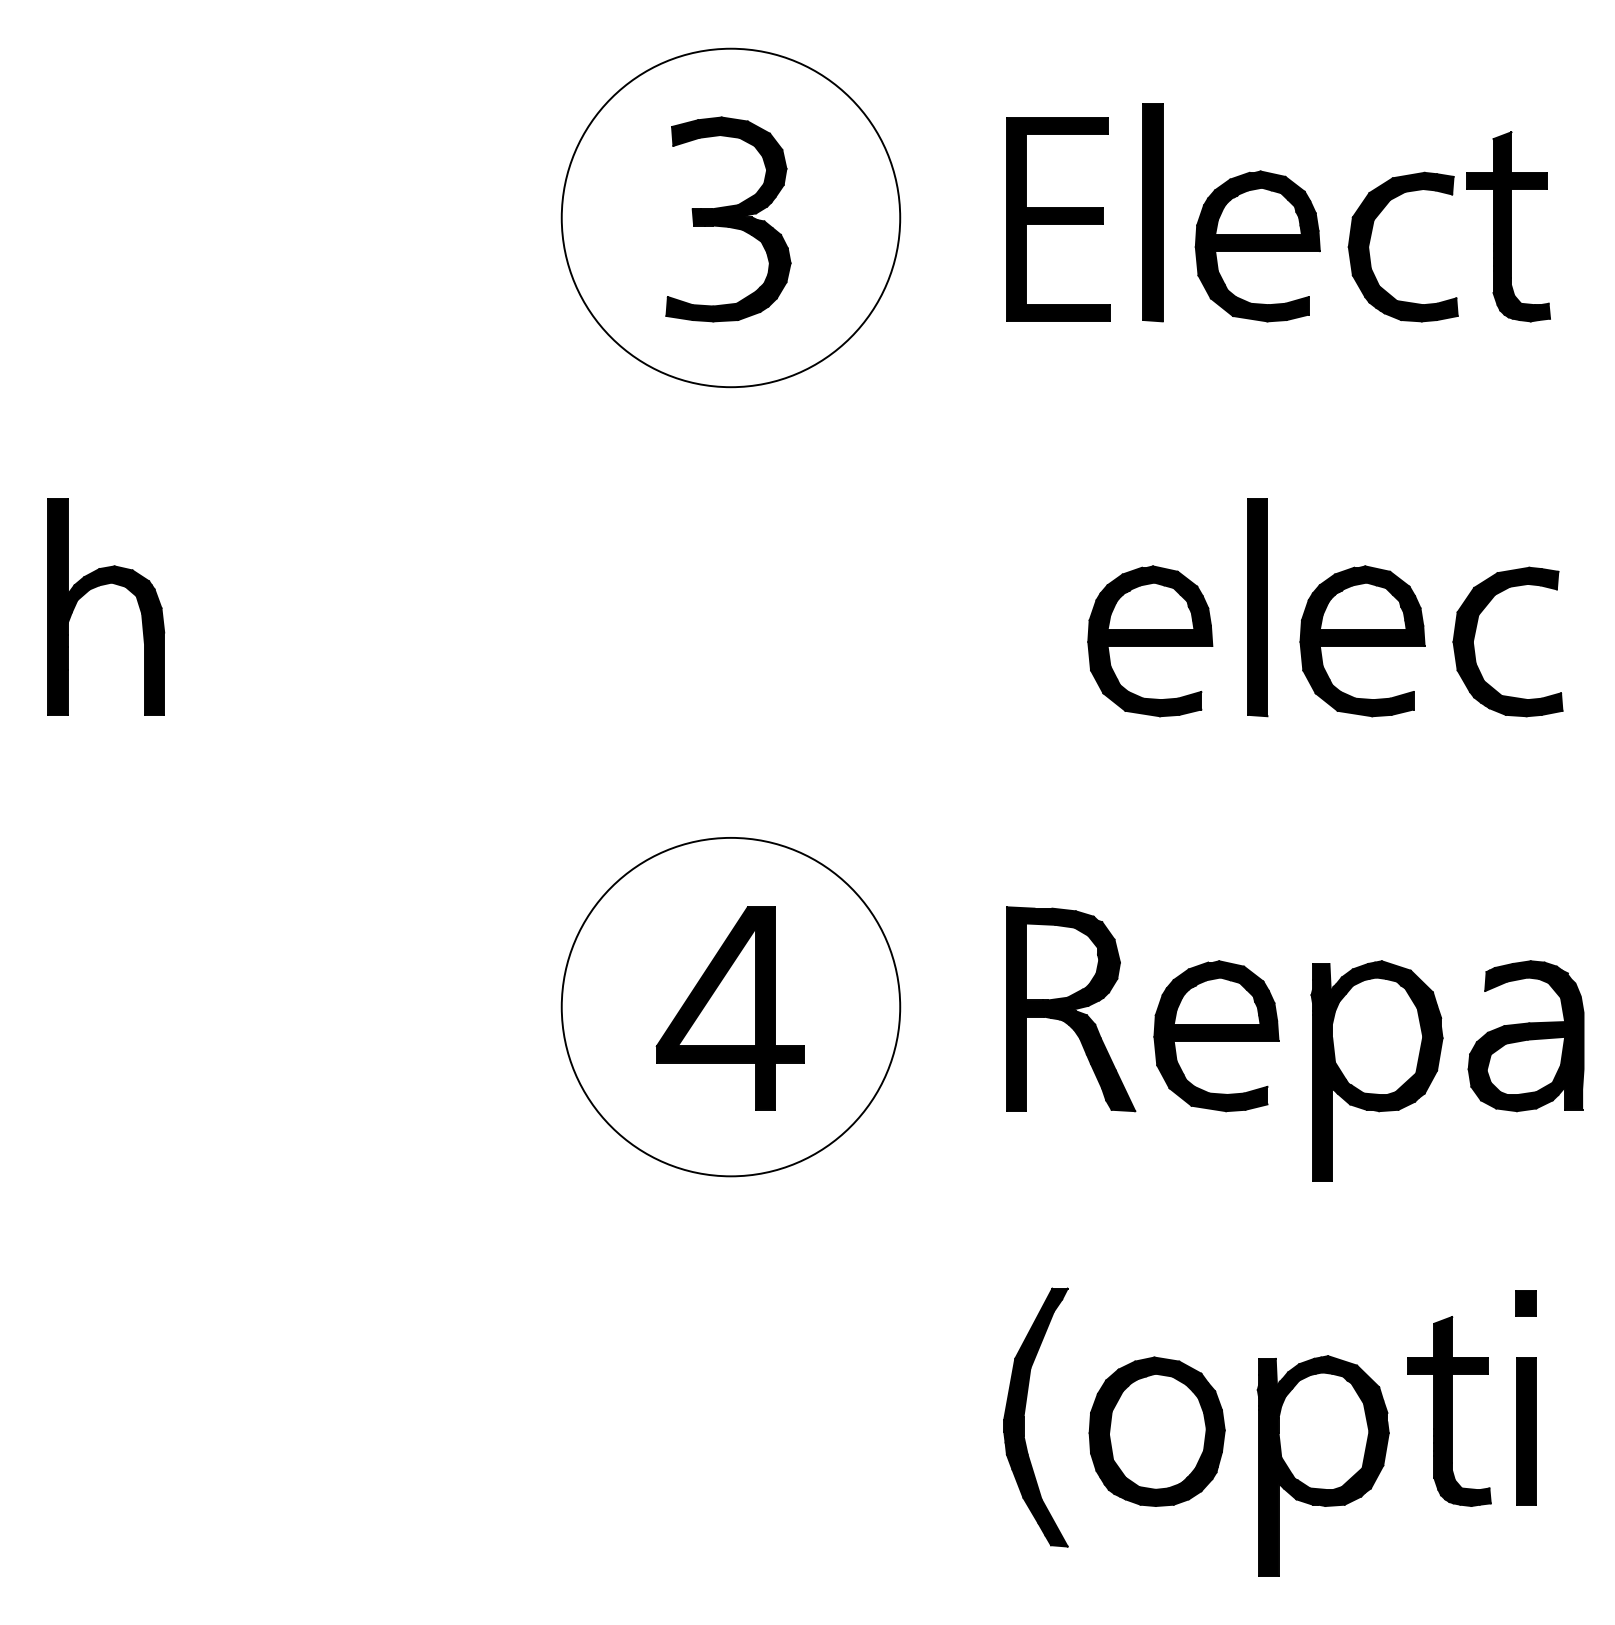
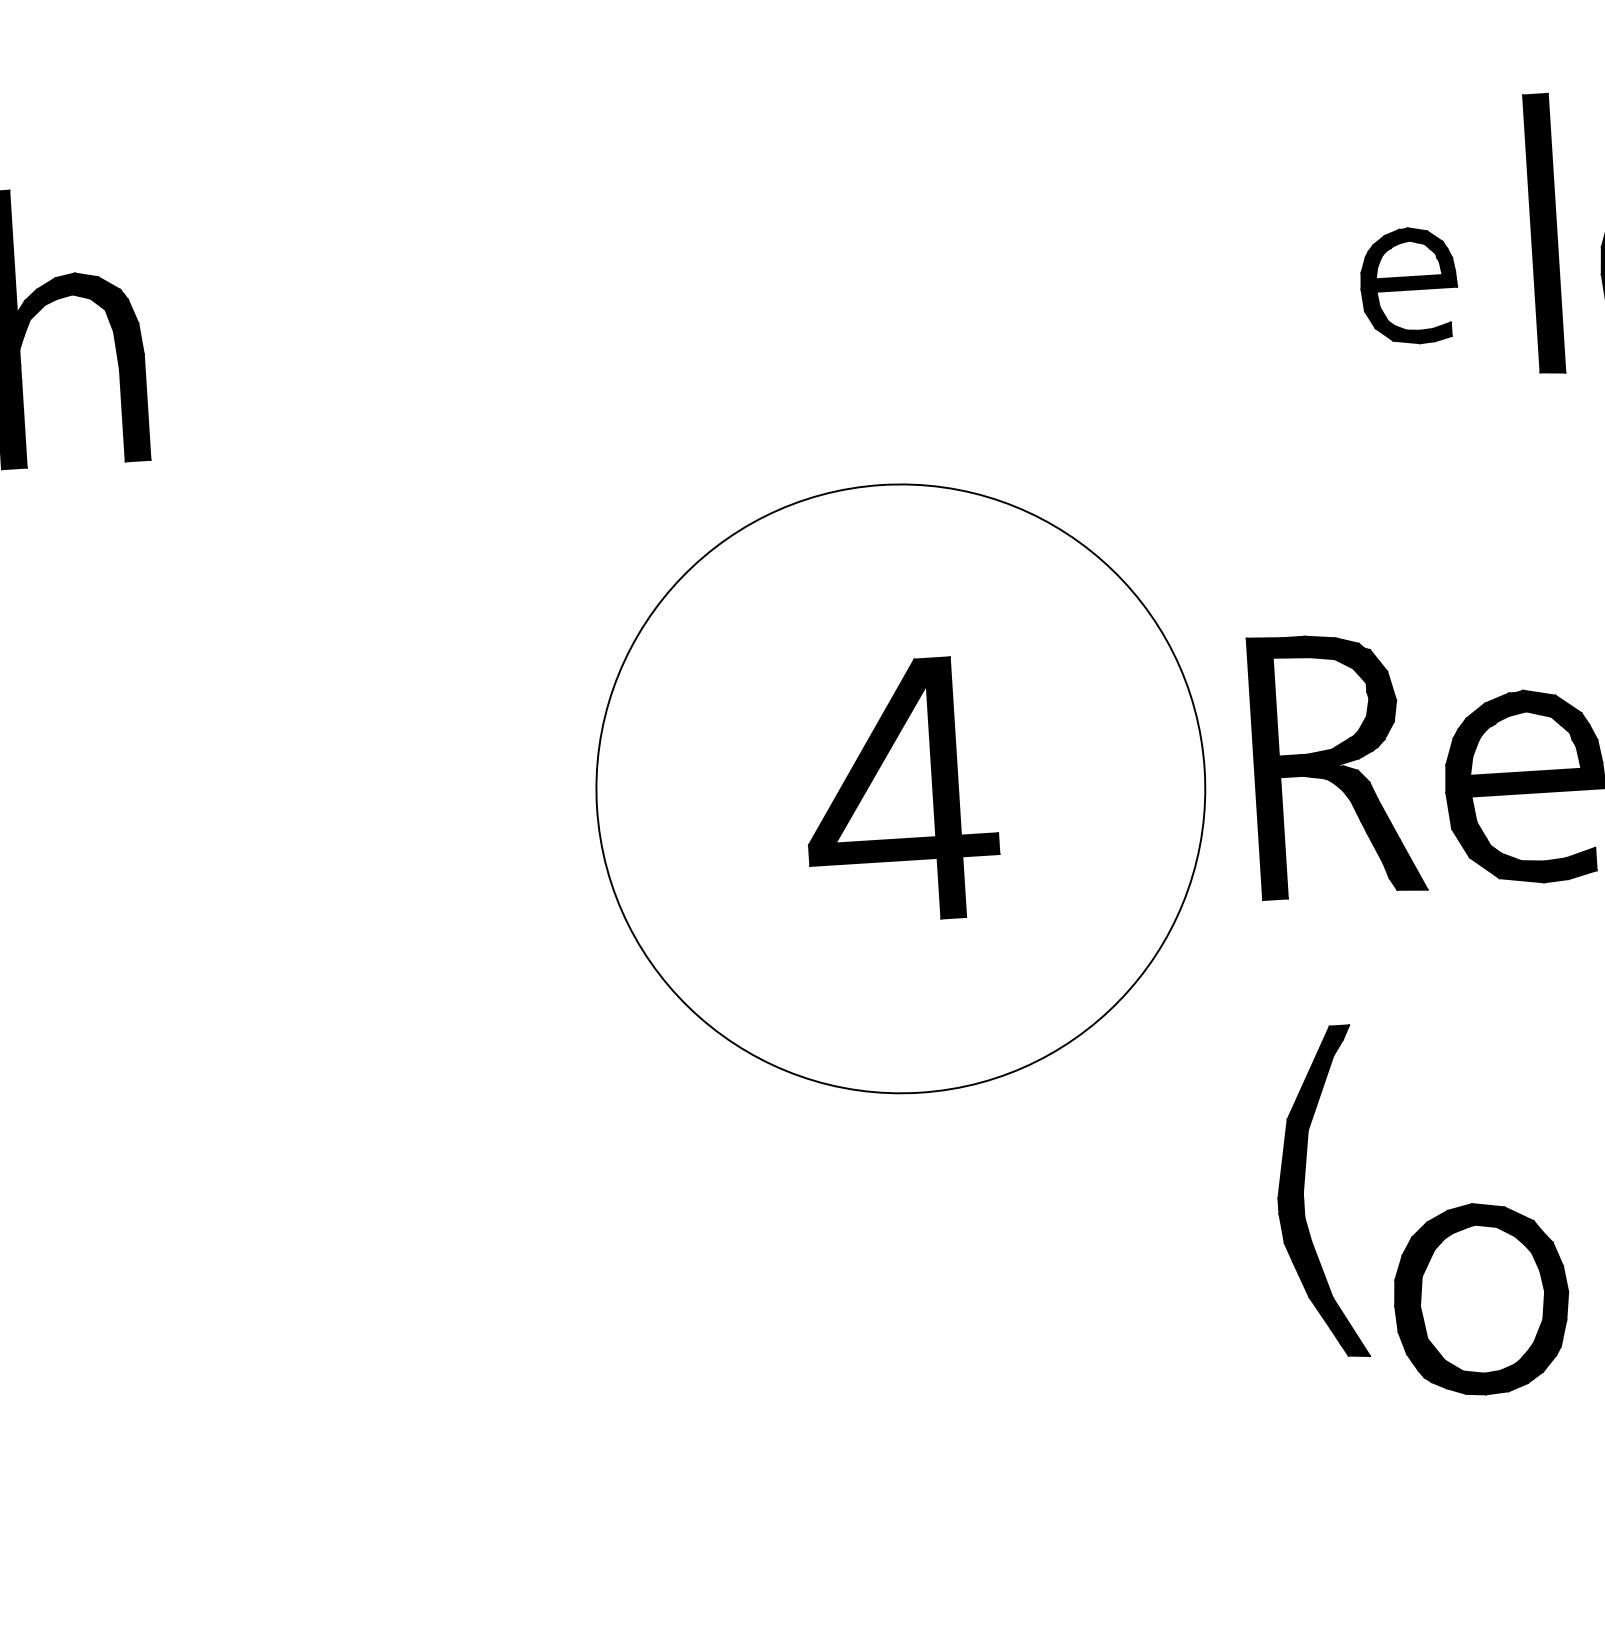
part: (1150, 641) -> (1409, 286), size x0.6
circle: (730, 1006) -> (900, 788), size x1.4
part: (1024, 1417) -> (1304, 1194), moved

